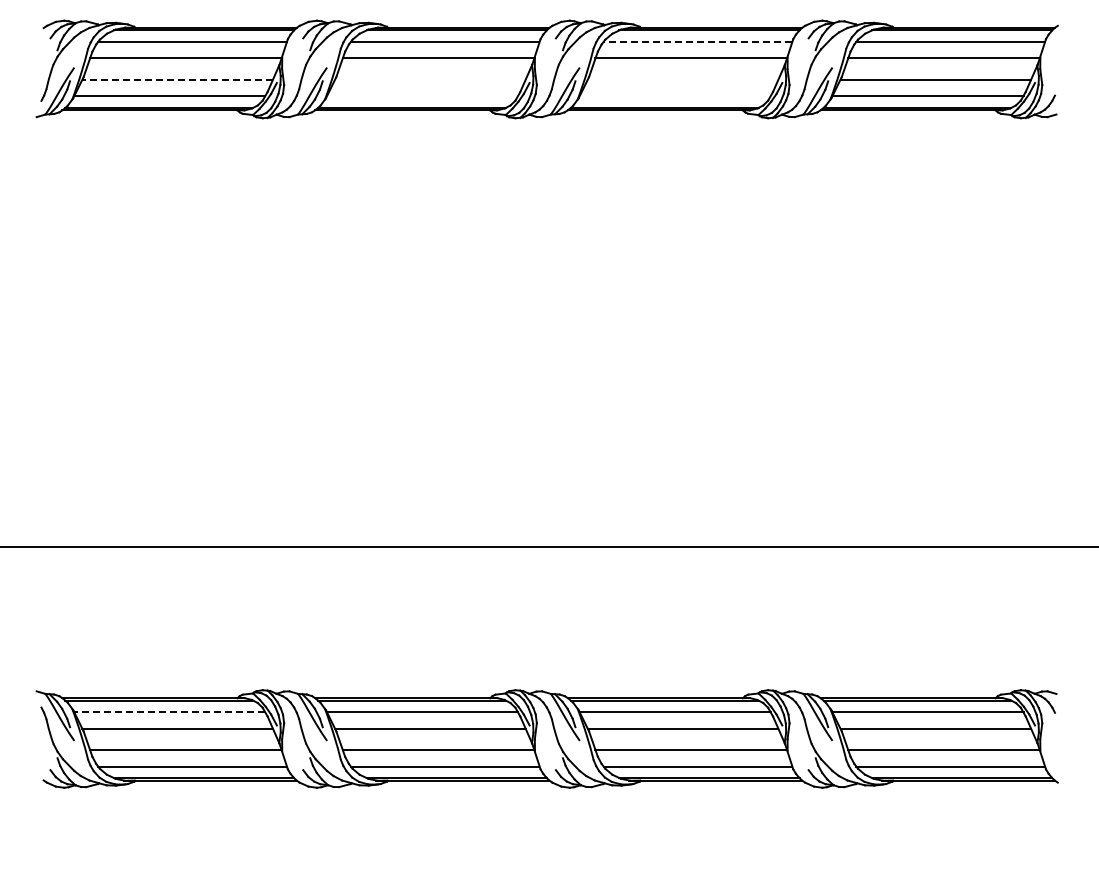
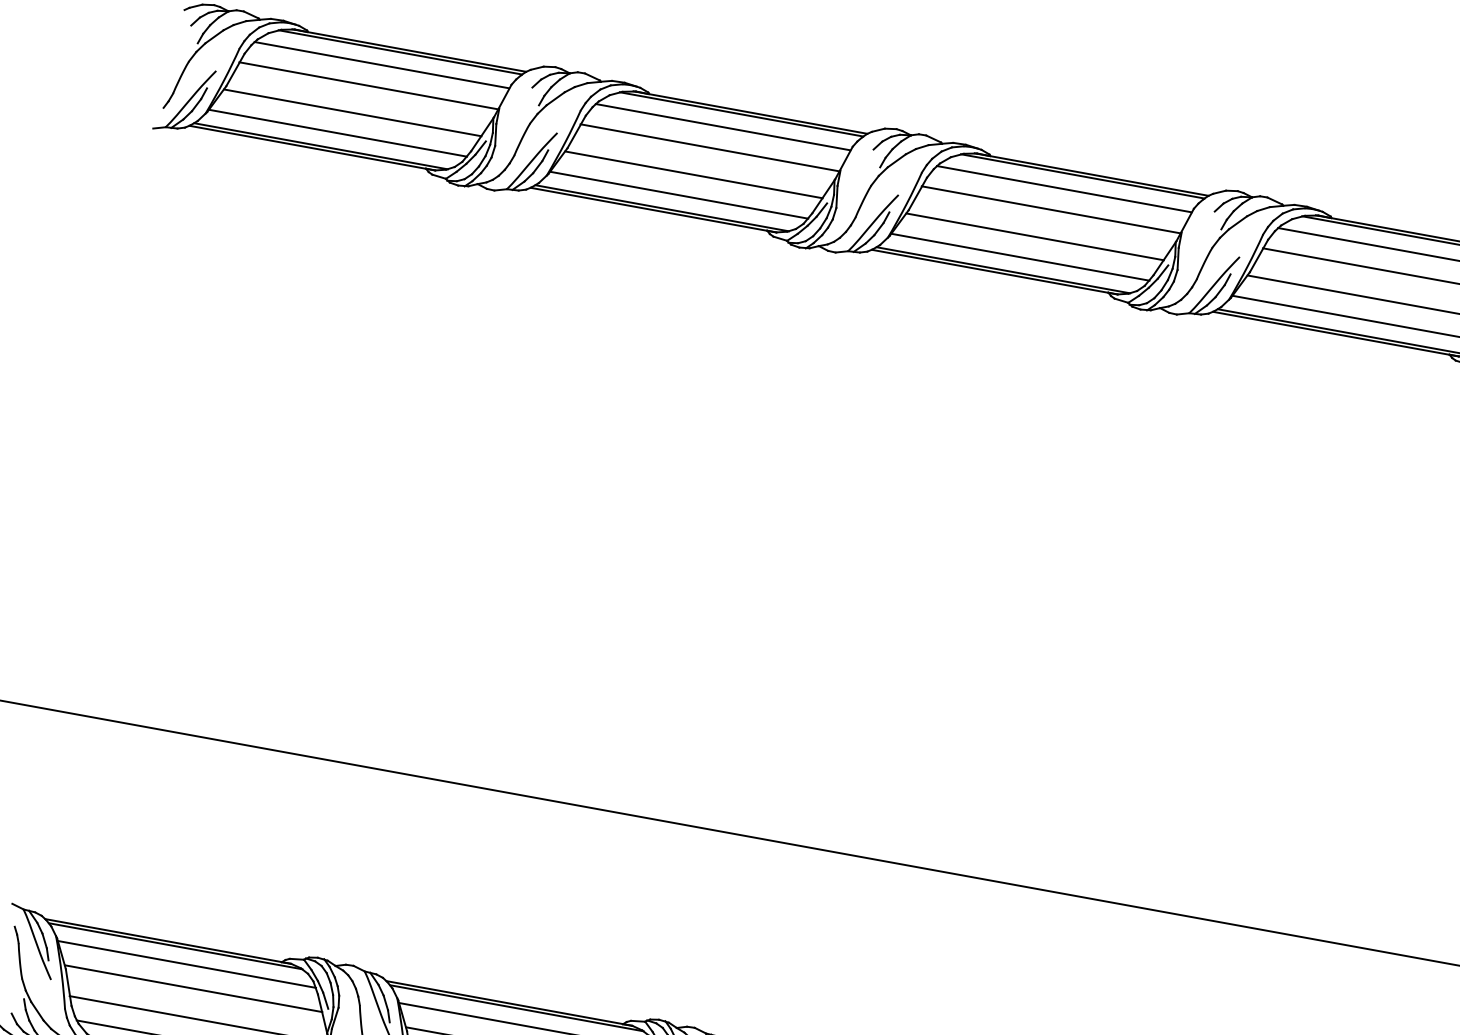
line: (697, 41) -> (1063, 188), dashed -> solid
line: (177, 79) -> (352, 112), dashed -> solid
line: (430, 79) -> (694, 174), added
line: (682, 79) -> (1034, 236), added
line: (422, 96) -> (679, 195), added
line: (674, 96) -> (1019, 257), added
line: (169, 712) -> (186, 964), dashed -> solid

